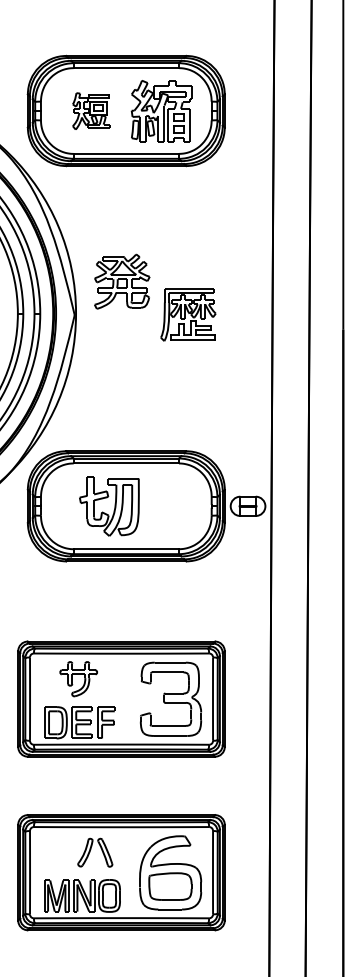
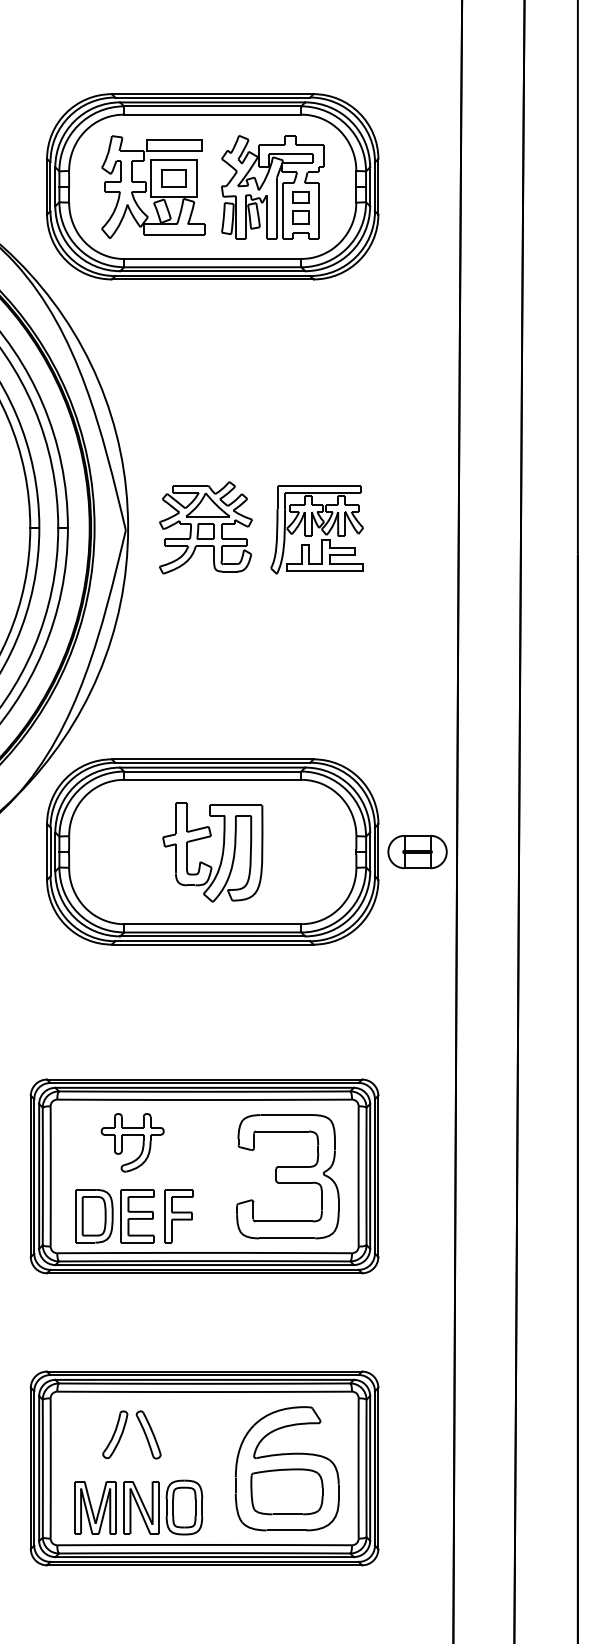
part: (91, 111) -> (154, 187), size x1.67
part: (122, 281) -> (206, 527), moved
part: (109, 506) -> (213, 852), moved
part: (95, 852) -> (132, 1434), moved

